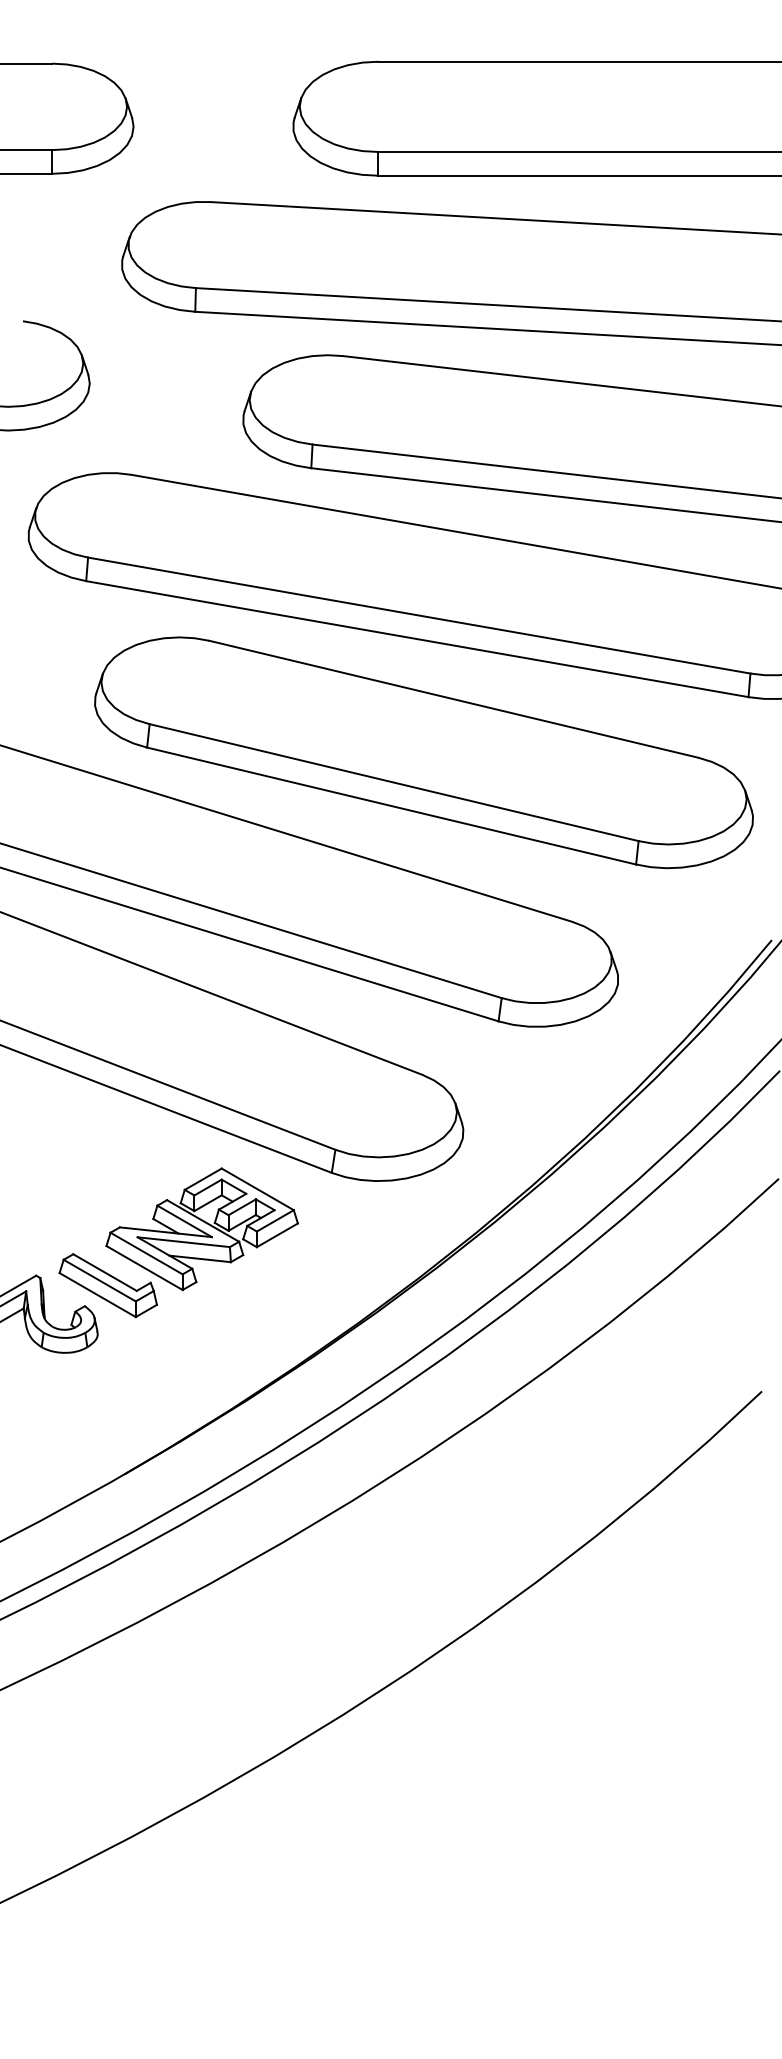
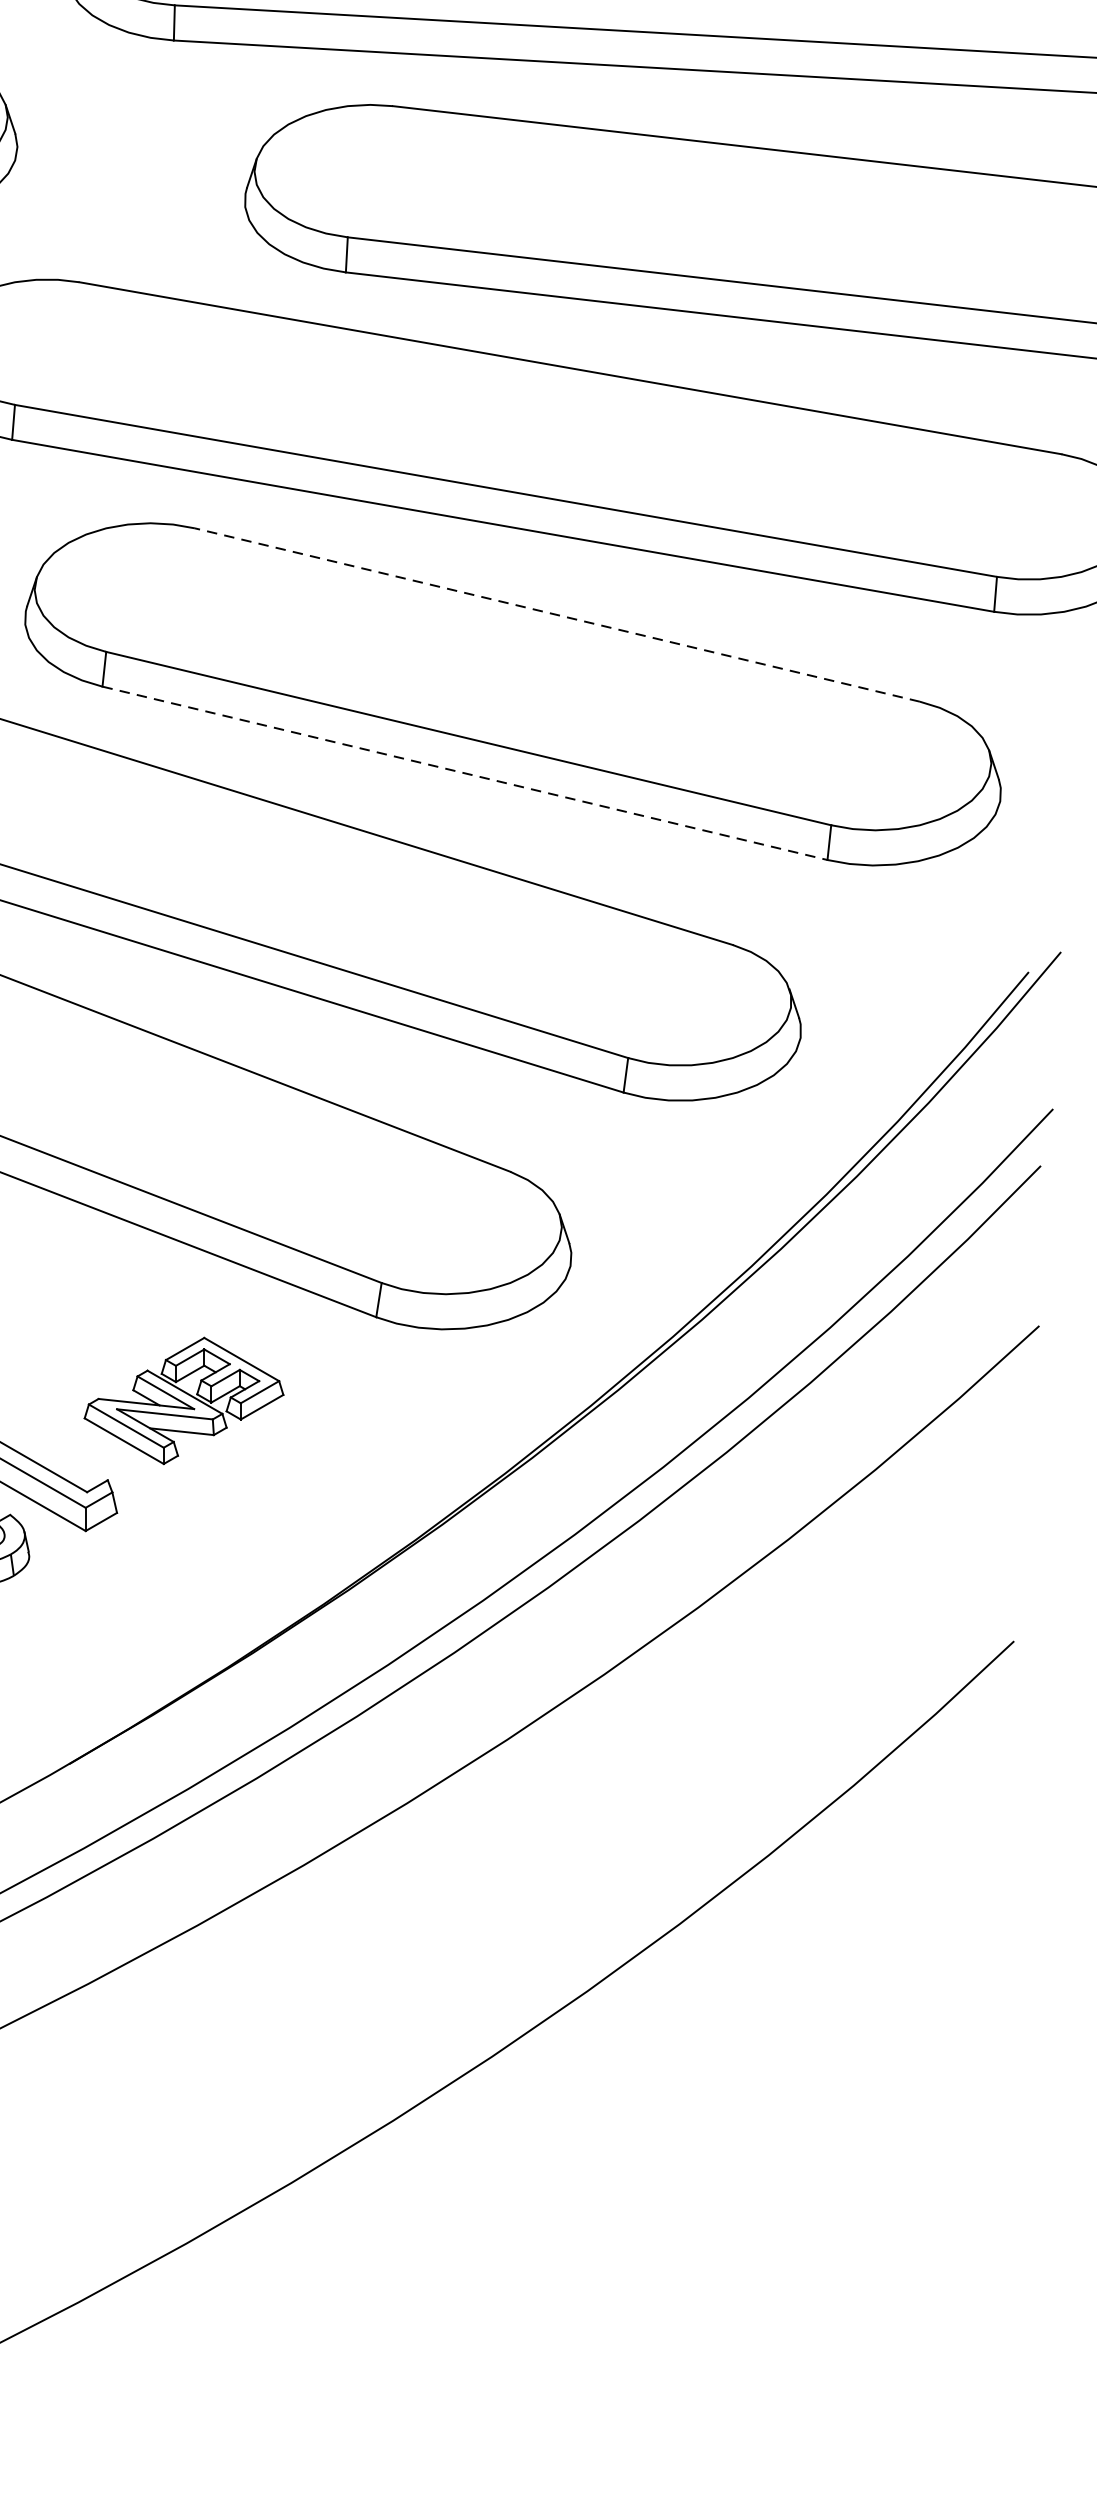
line: (453, 699) -> (556, 615), solid -> dashed
line: (392, 806) -> (466, 773), solid -> dashed
part: (201, 1229) -> (183, 1401), size x0.7

